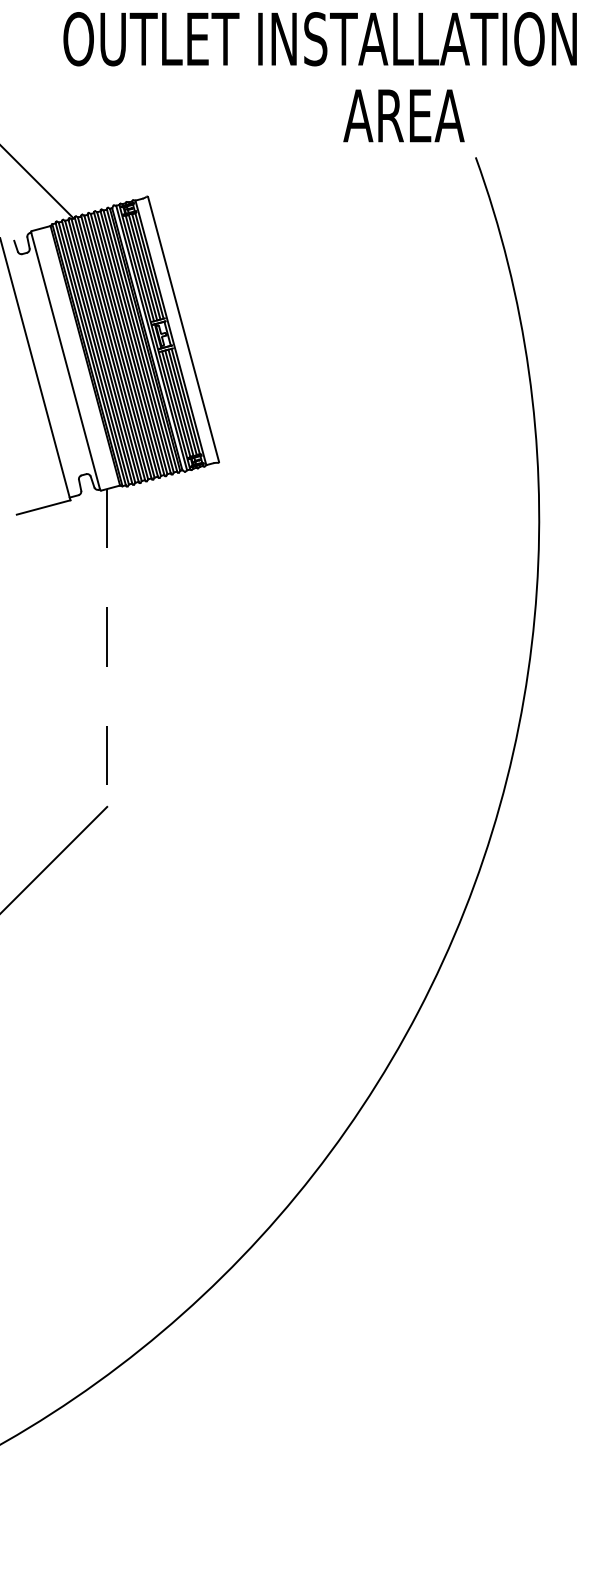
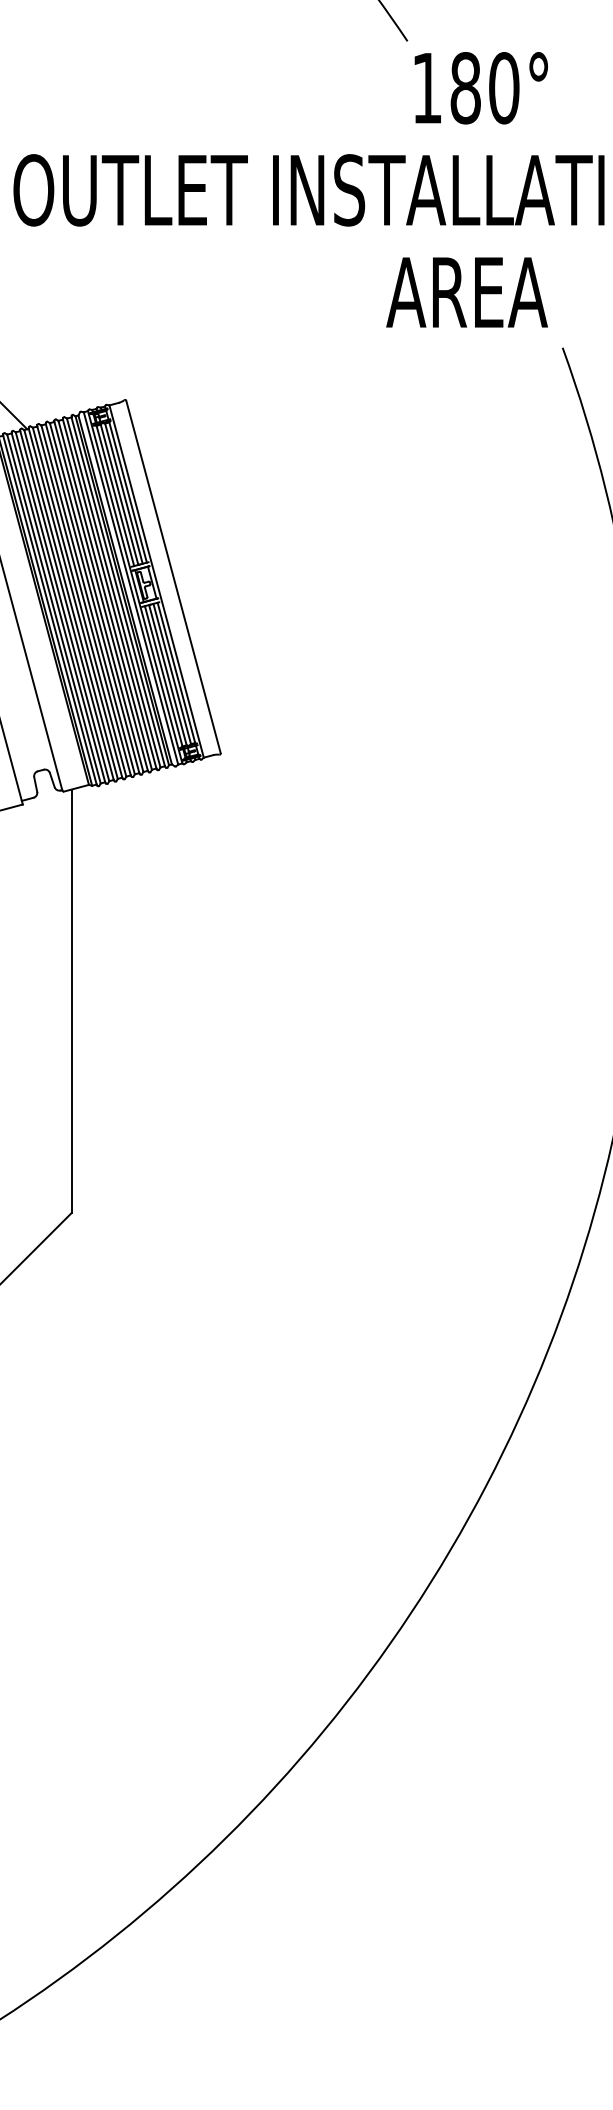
line: (107, 647) -> (72, 1000), dashed -> solid

